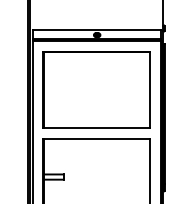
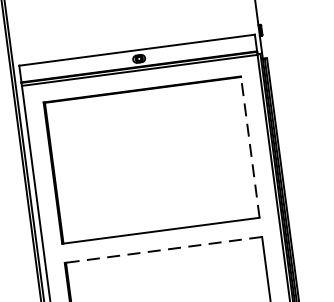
line: (150, 89) -> (250, 146), solid -> dashed
line: (96, 138) -> (163, 249), solid -> dashed

